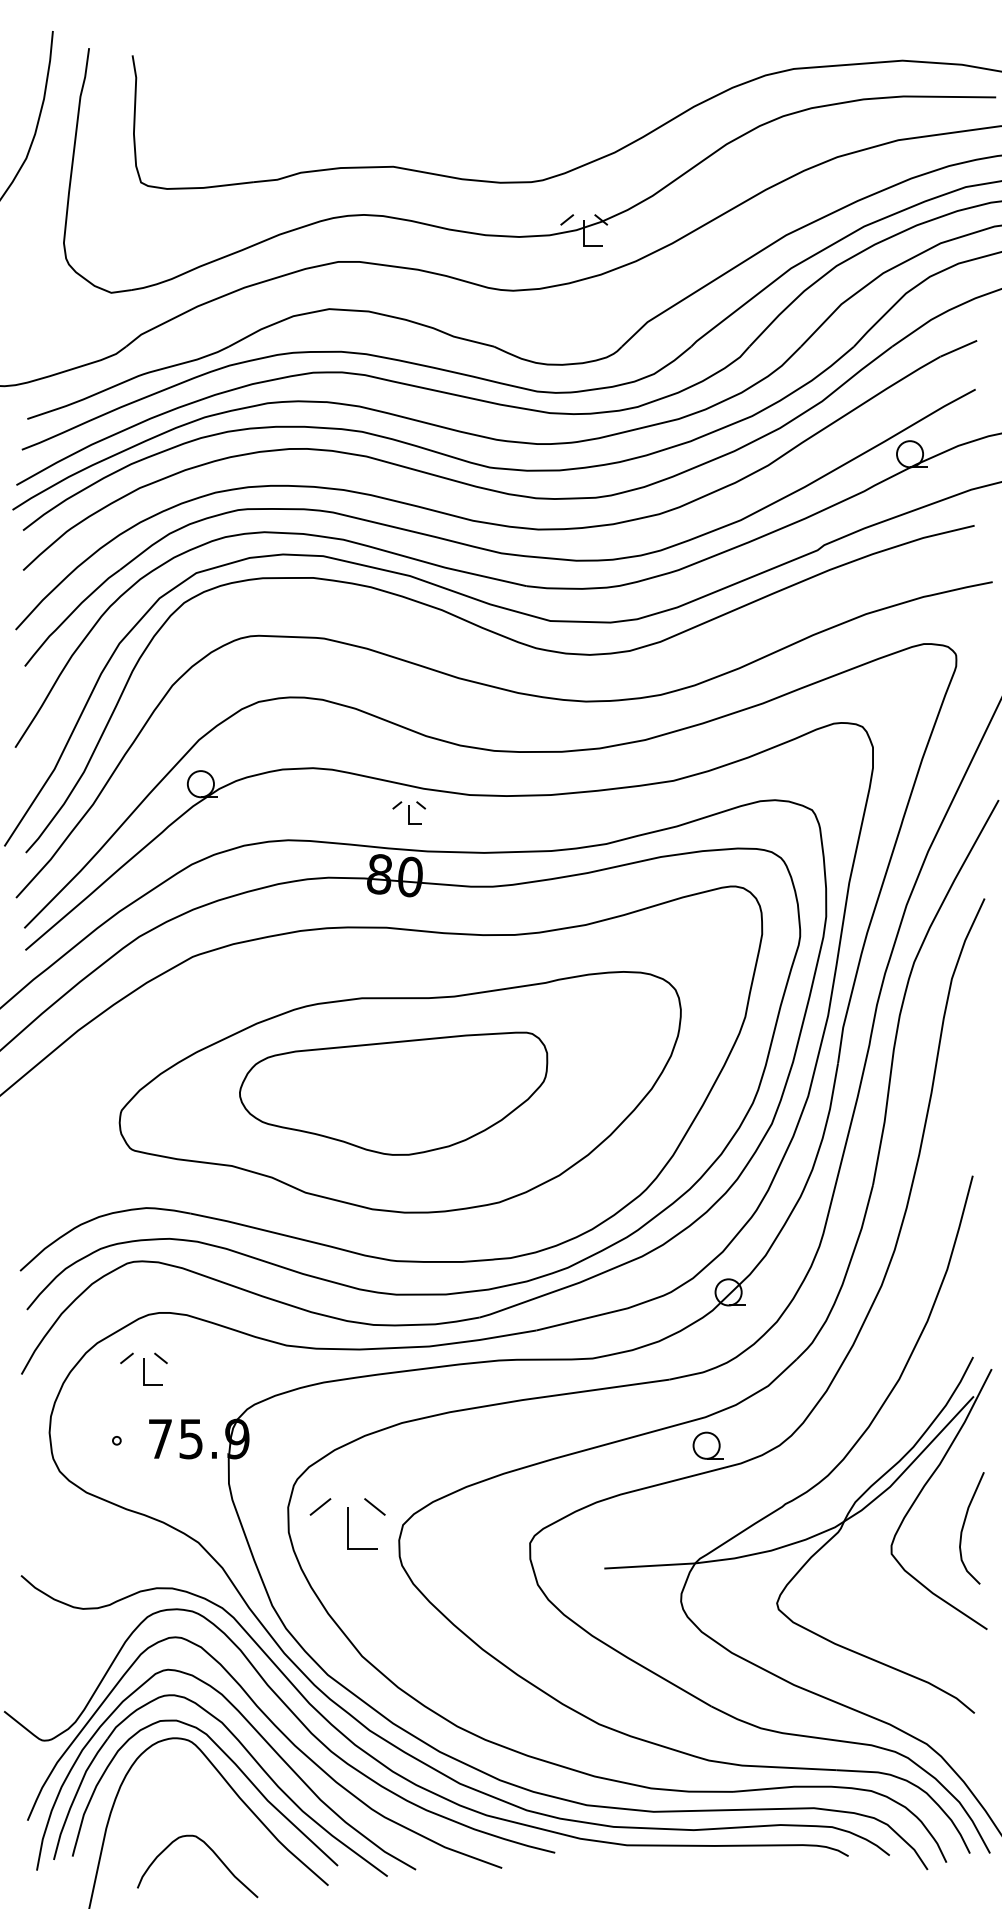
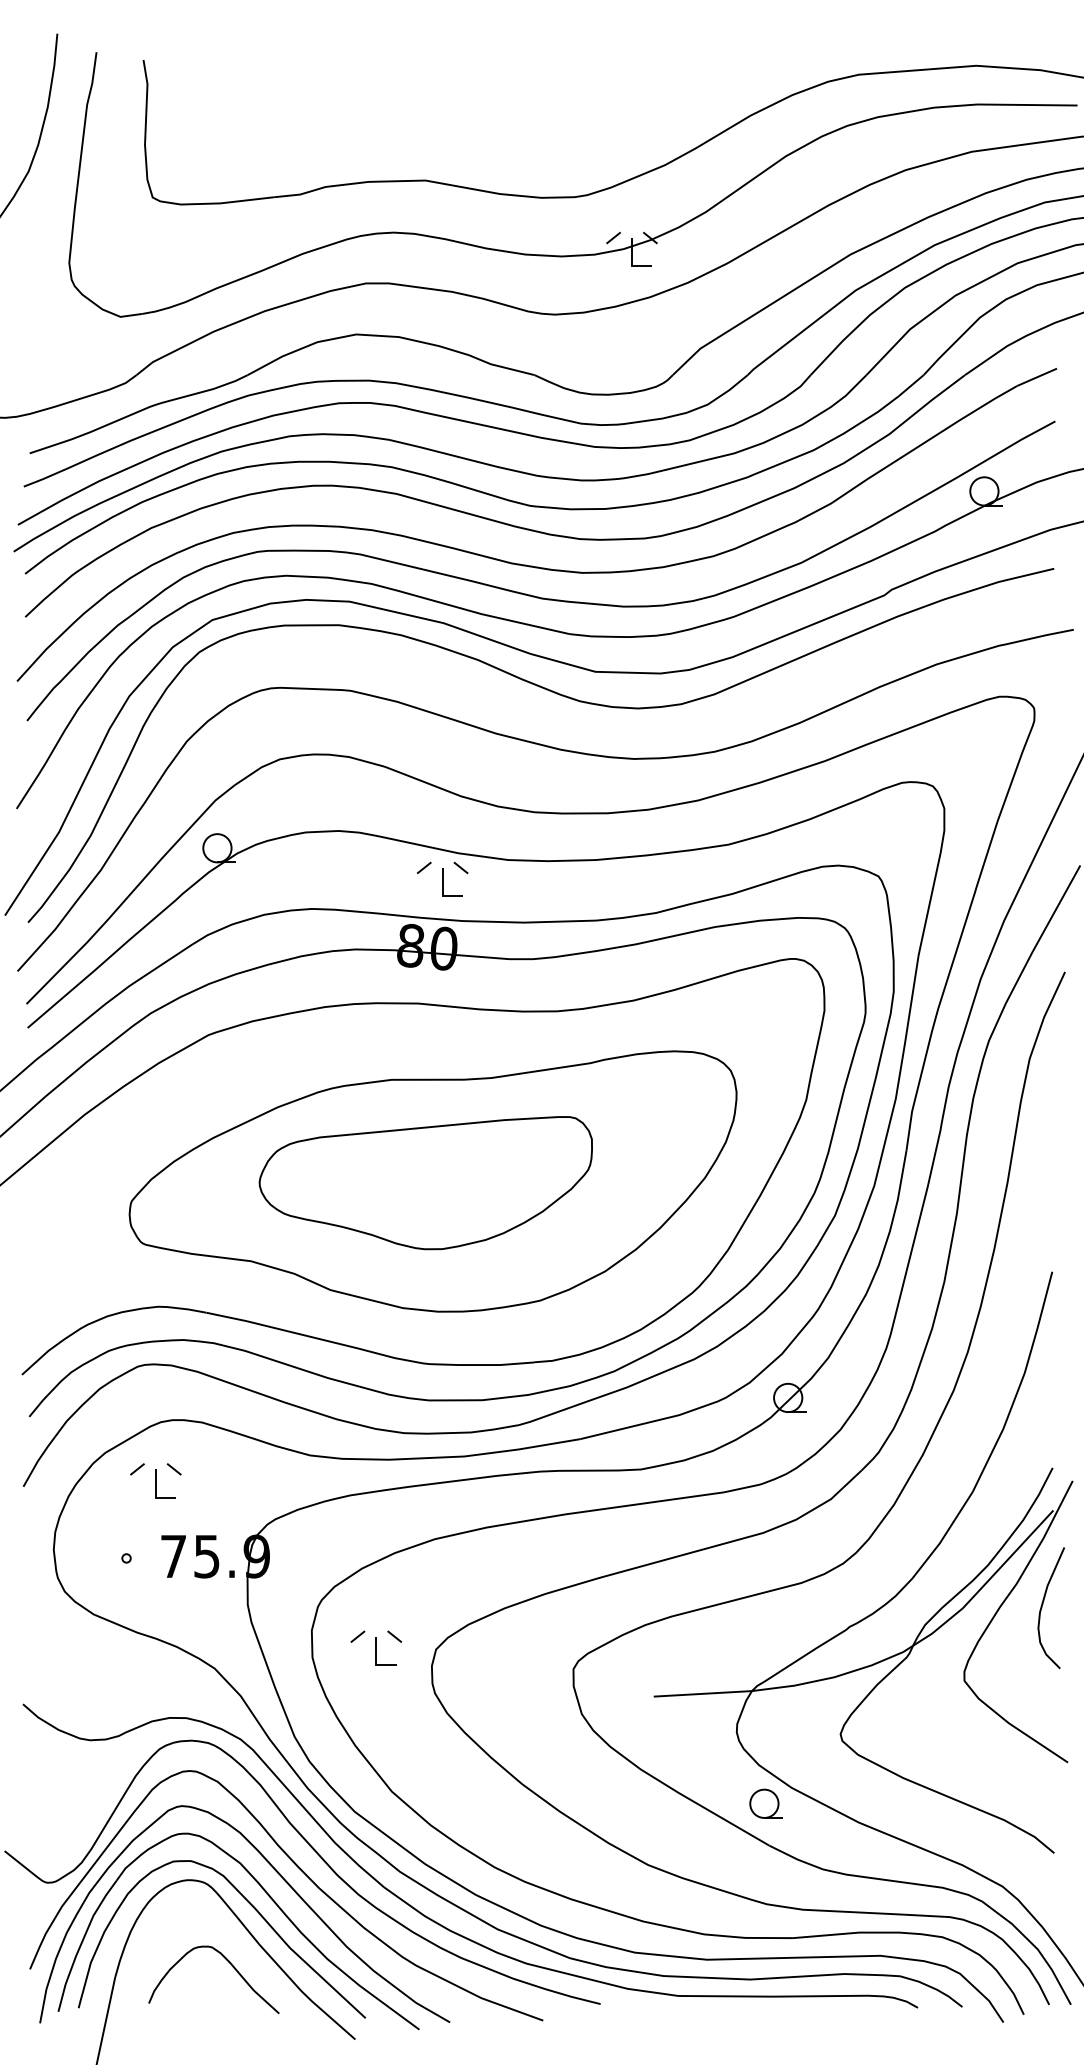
part: (409, 812) -> (442, 878), size x1.43
part: (707, 1445) -> (765, 1803), moved
part: (347, 1523) -> (376, 1647), size x0.62
curve: (963, 1528) -> (1042, 1608), moved
curve: (214, 1855) -> (232, 1967), moved

